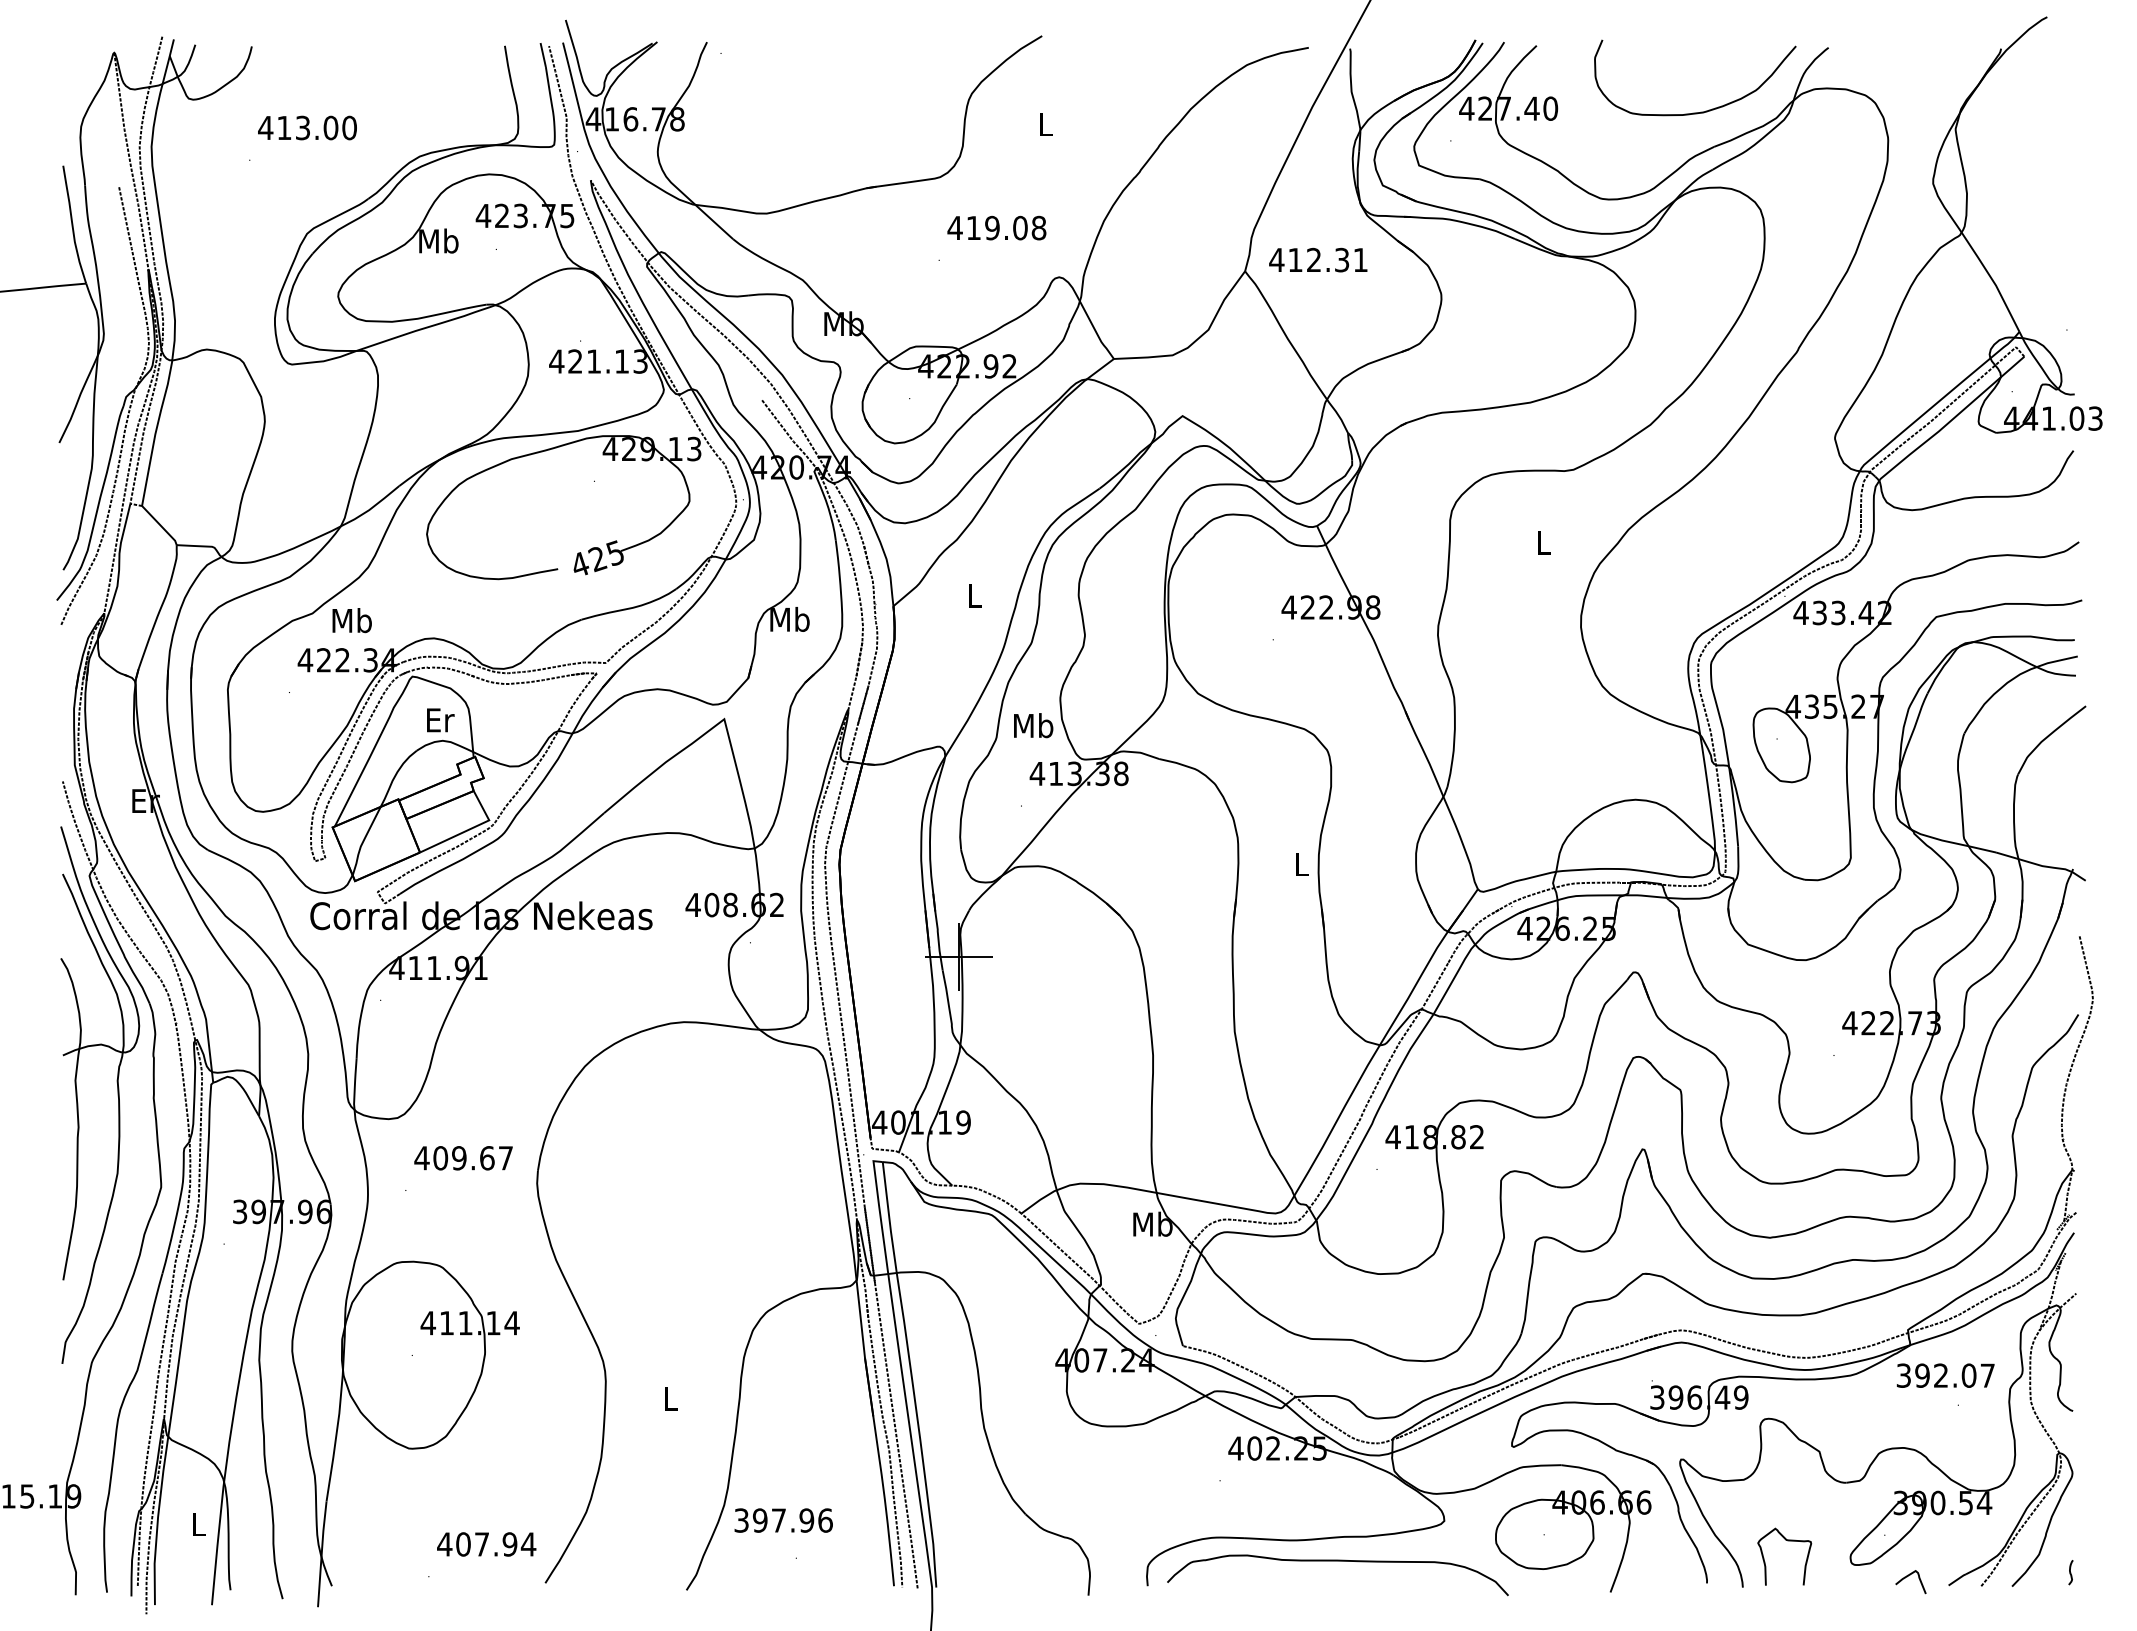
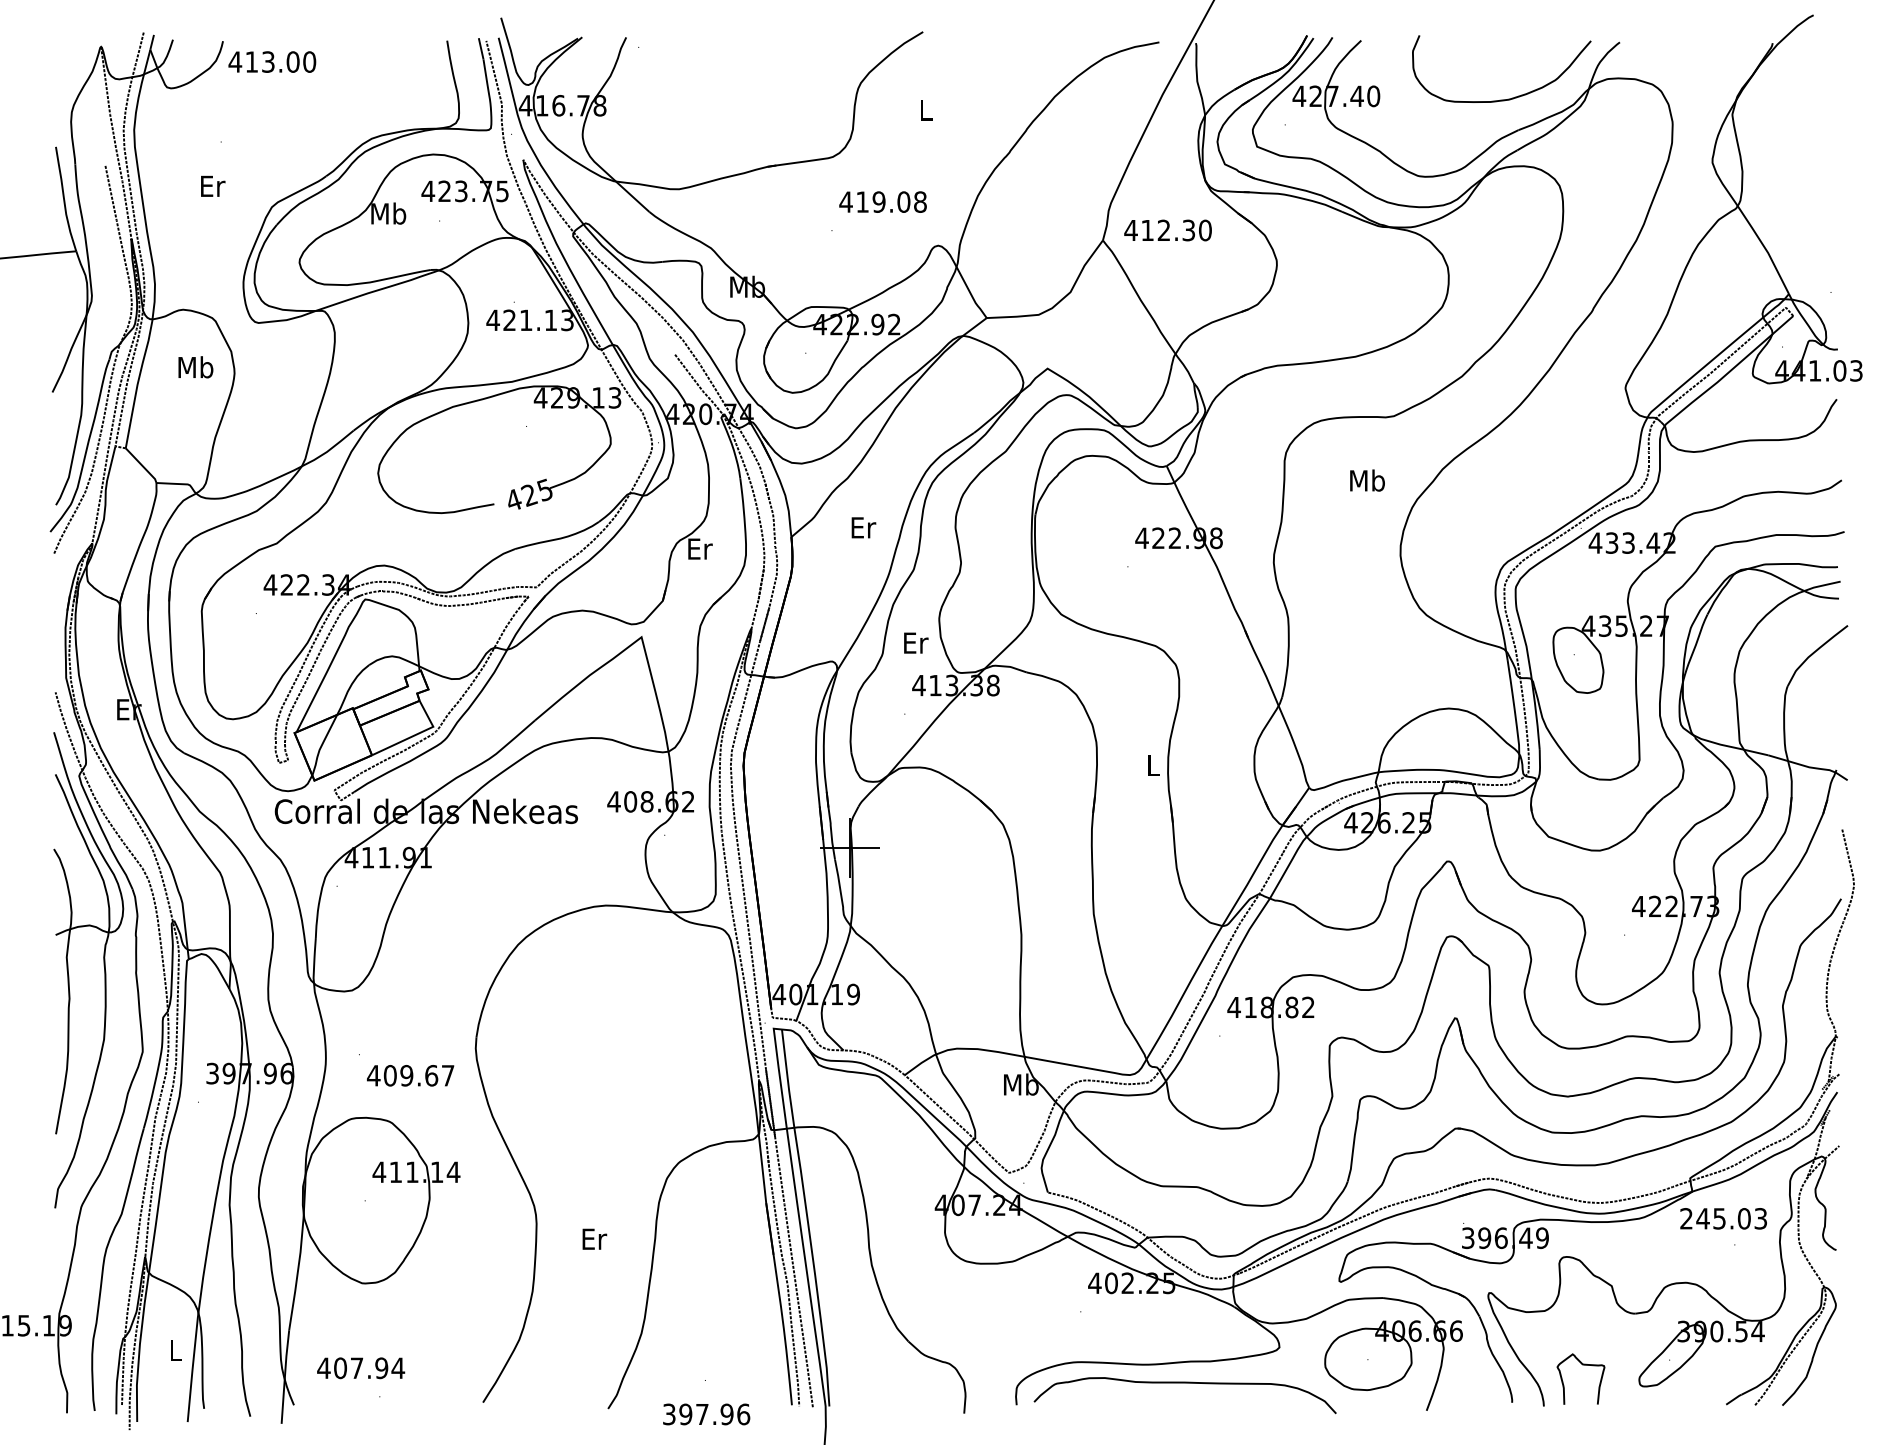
text: (307, 127) -> (272, 61), moved
text: (1360, 259) -> (1205, 229), 412.31 -> 412.30
text: (1543, 541) -> (1367, 479), L -> Mb
text: (975, 595) -> (864, 527), L -> Er
text: (789, 618) -> (699, 547), Mb -> Er
text: (351, 620) -> (195, 367), moved
text: (440, 720) -> (212, 186), moved
text: (1033, 725) -> (915, 642), Mb -> Er
text: (463, 1158) -> (410, 1075), moved
text: (1945, 1375) -> (1723, 1218), 392.07 -> 245.03
text: (671, 1398) -> (594, 1238), L -> Er
text: (783, 1520) -> (706, 1414), moved
text: (486, 1544) -> (360, 1368), moved
curve: (2070, 1572) -> (1834, 1393), removed
curve: (1907, 1577) -> (1689, 1397), removed

